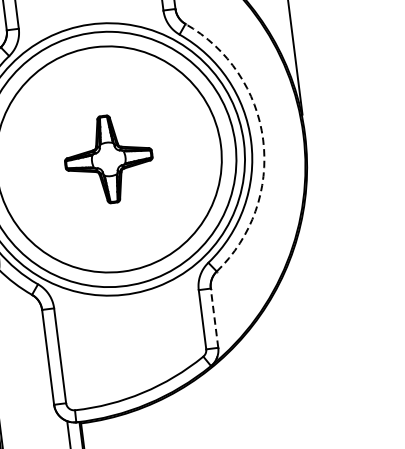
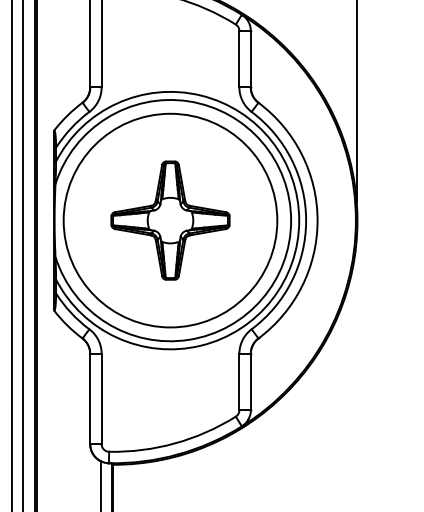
arc: (263, 139) -> (317, 220), dashed -> solid
part: (108, 159) -> (170, 220), size x1.43
line: (214, 317) -> (250, 381), dashed -> solid

